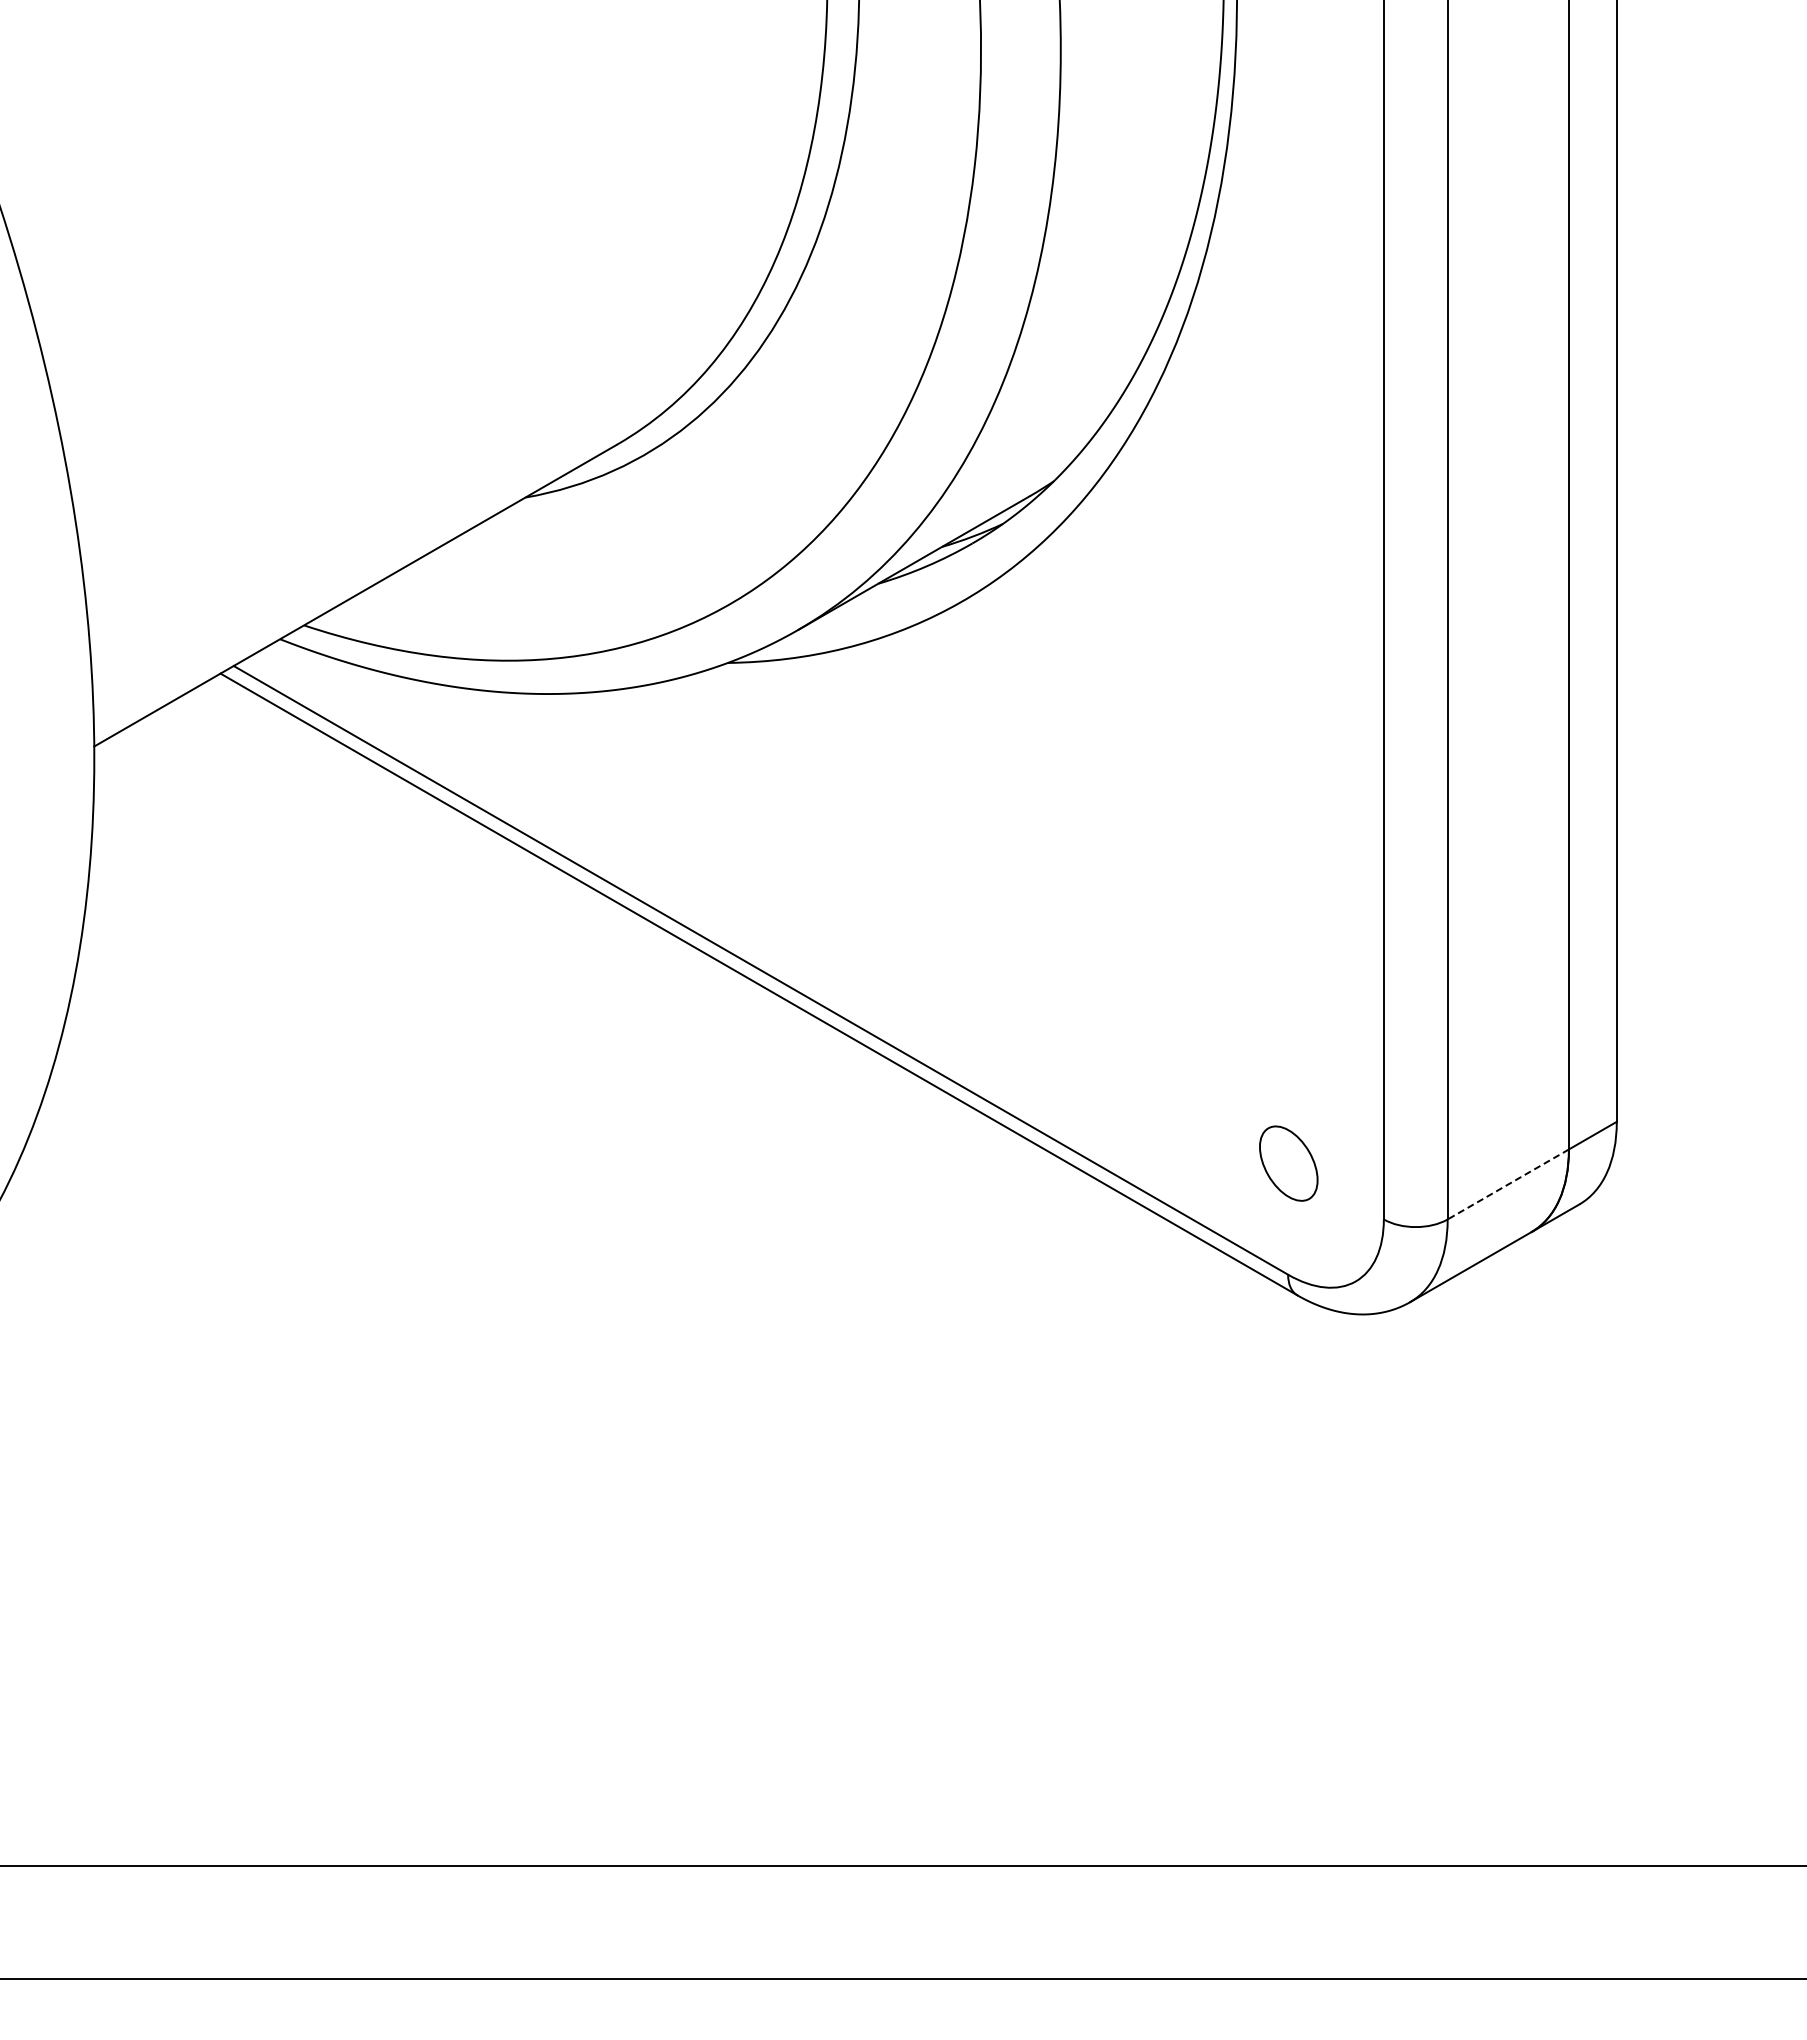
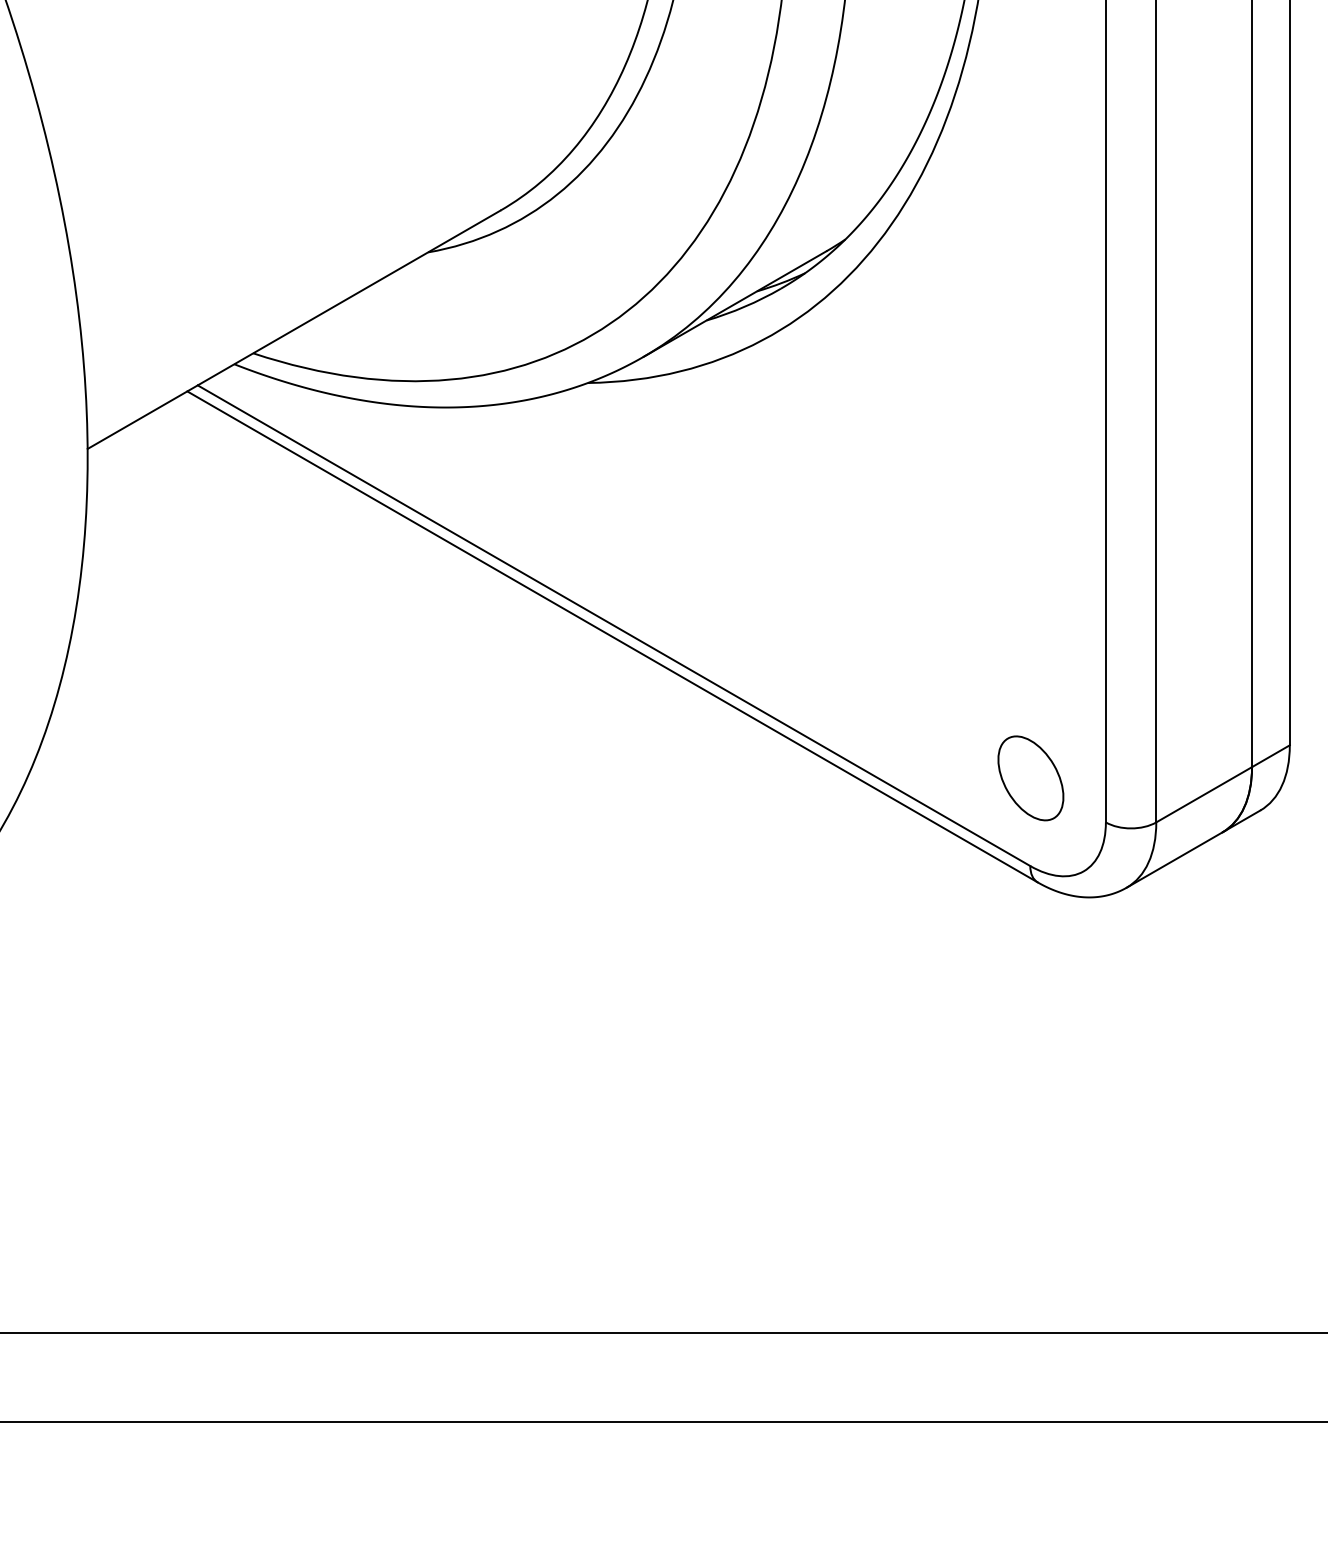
part: (1288, 1163) -> (1030, 778), size x1.43
line: (1507, 1184) -> (1203, 794), dashed -> solid

